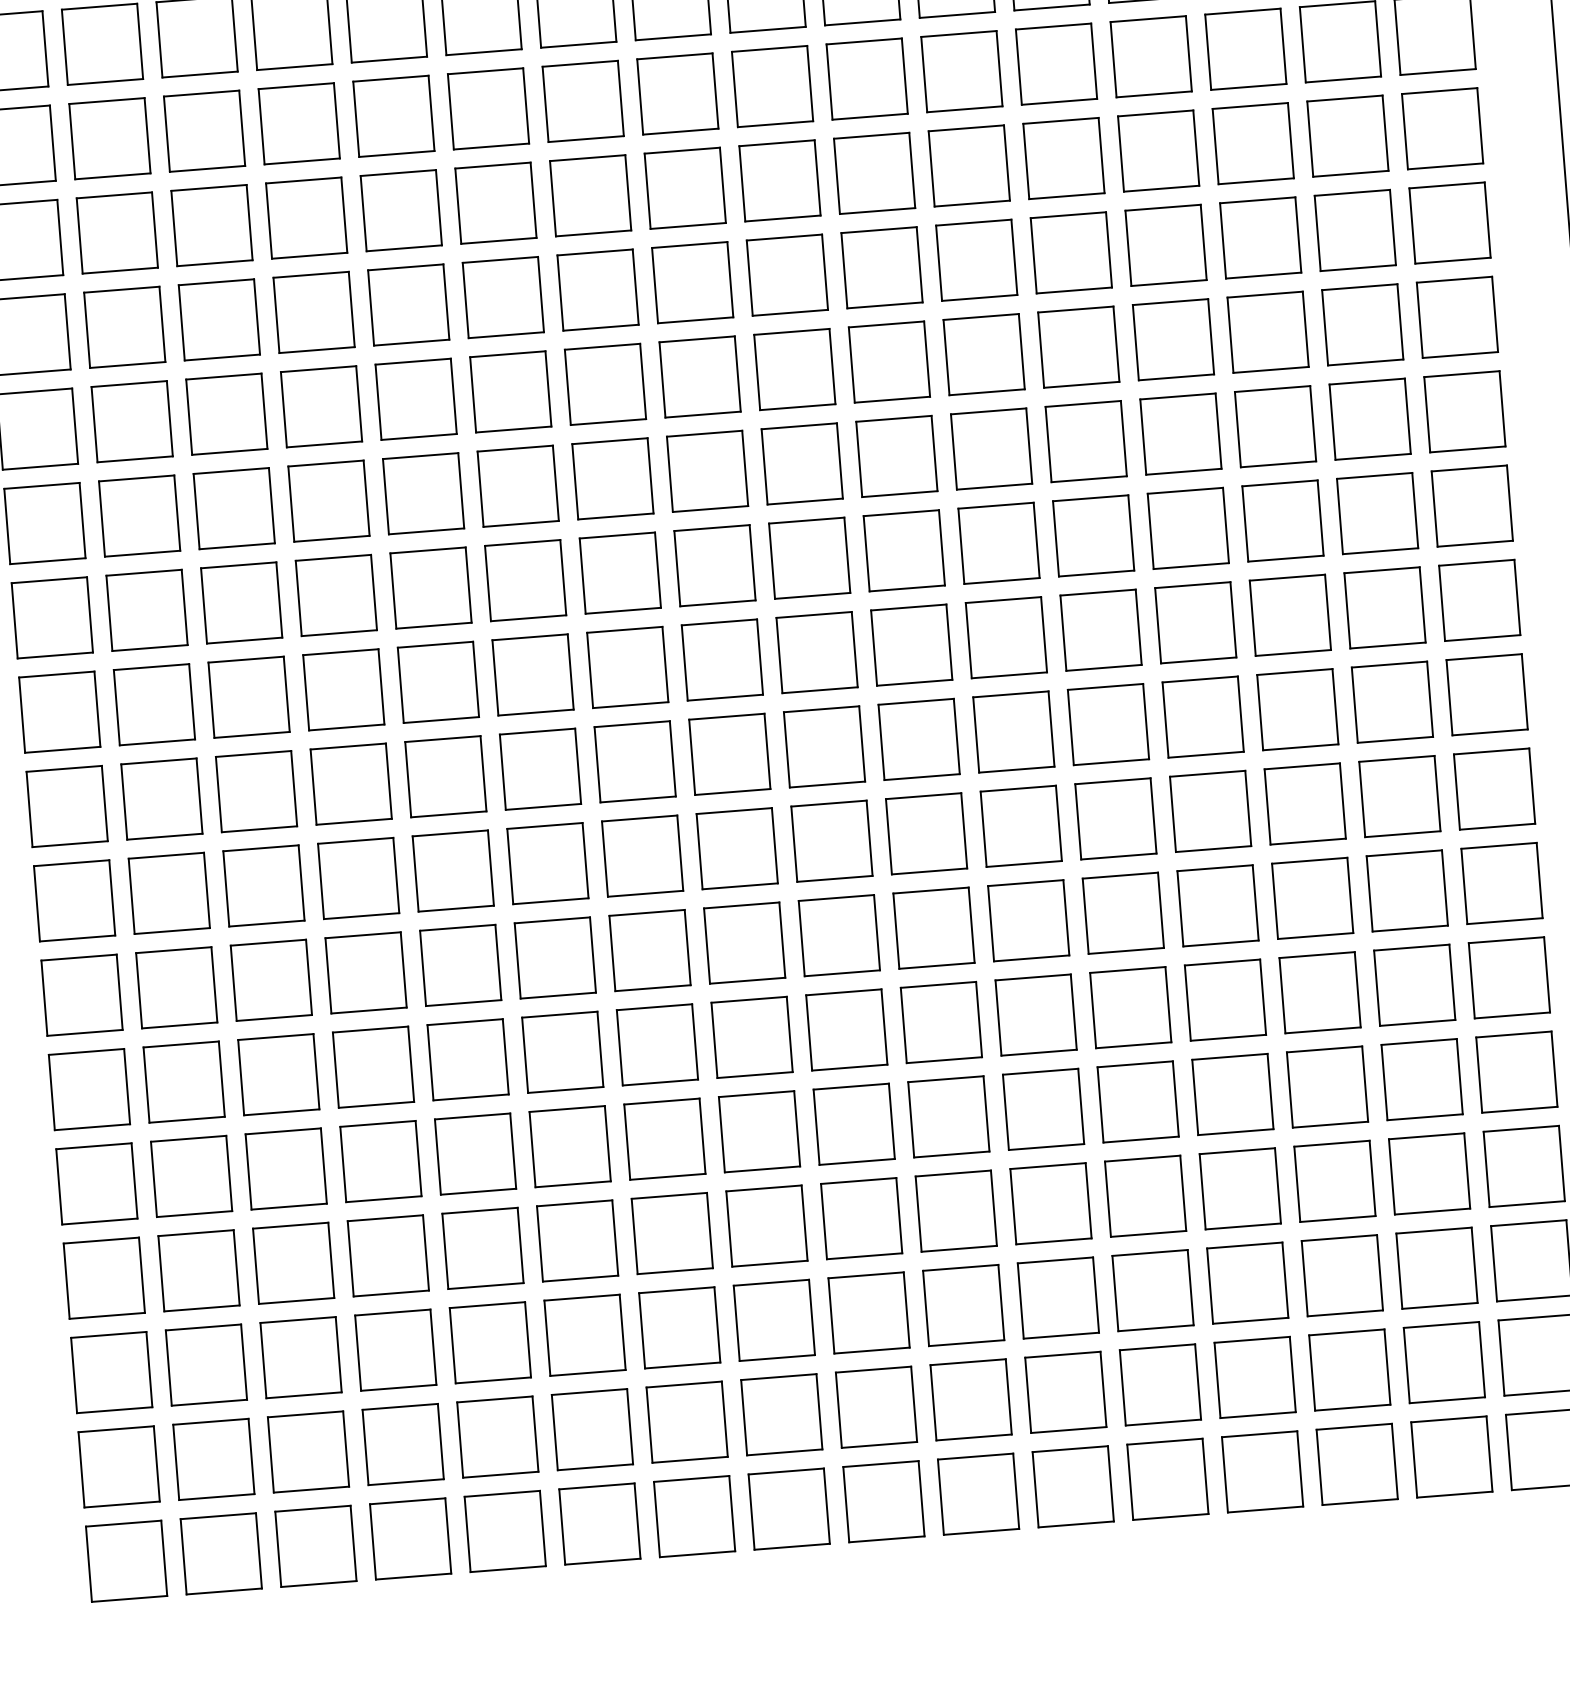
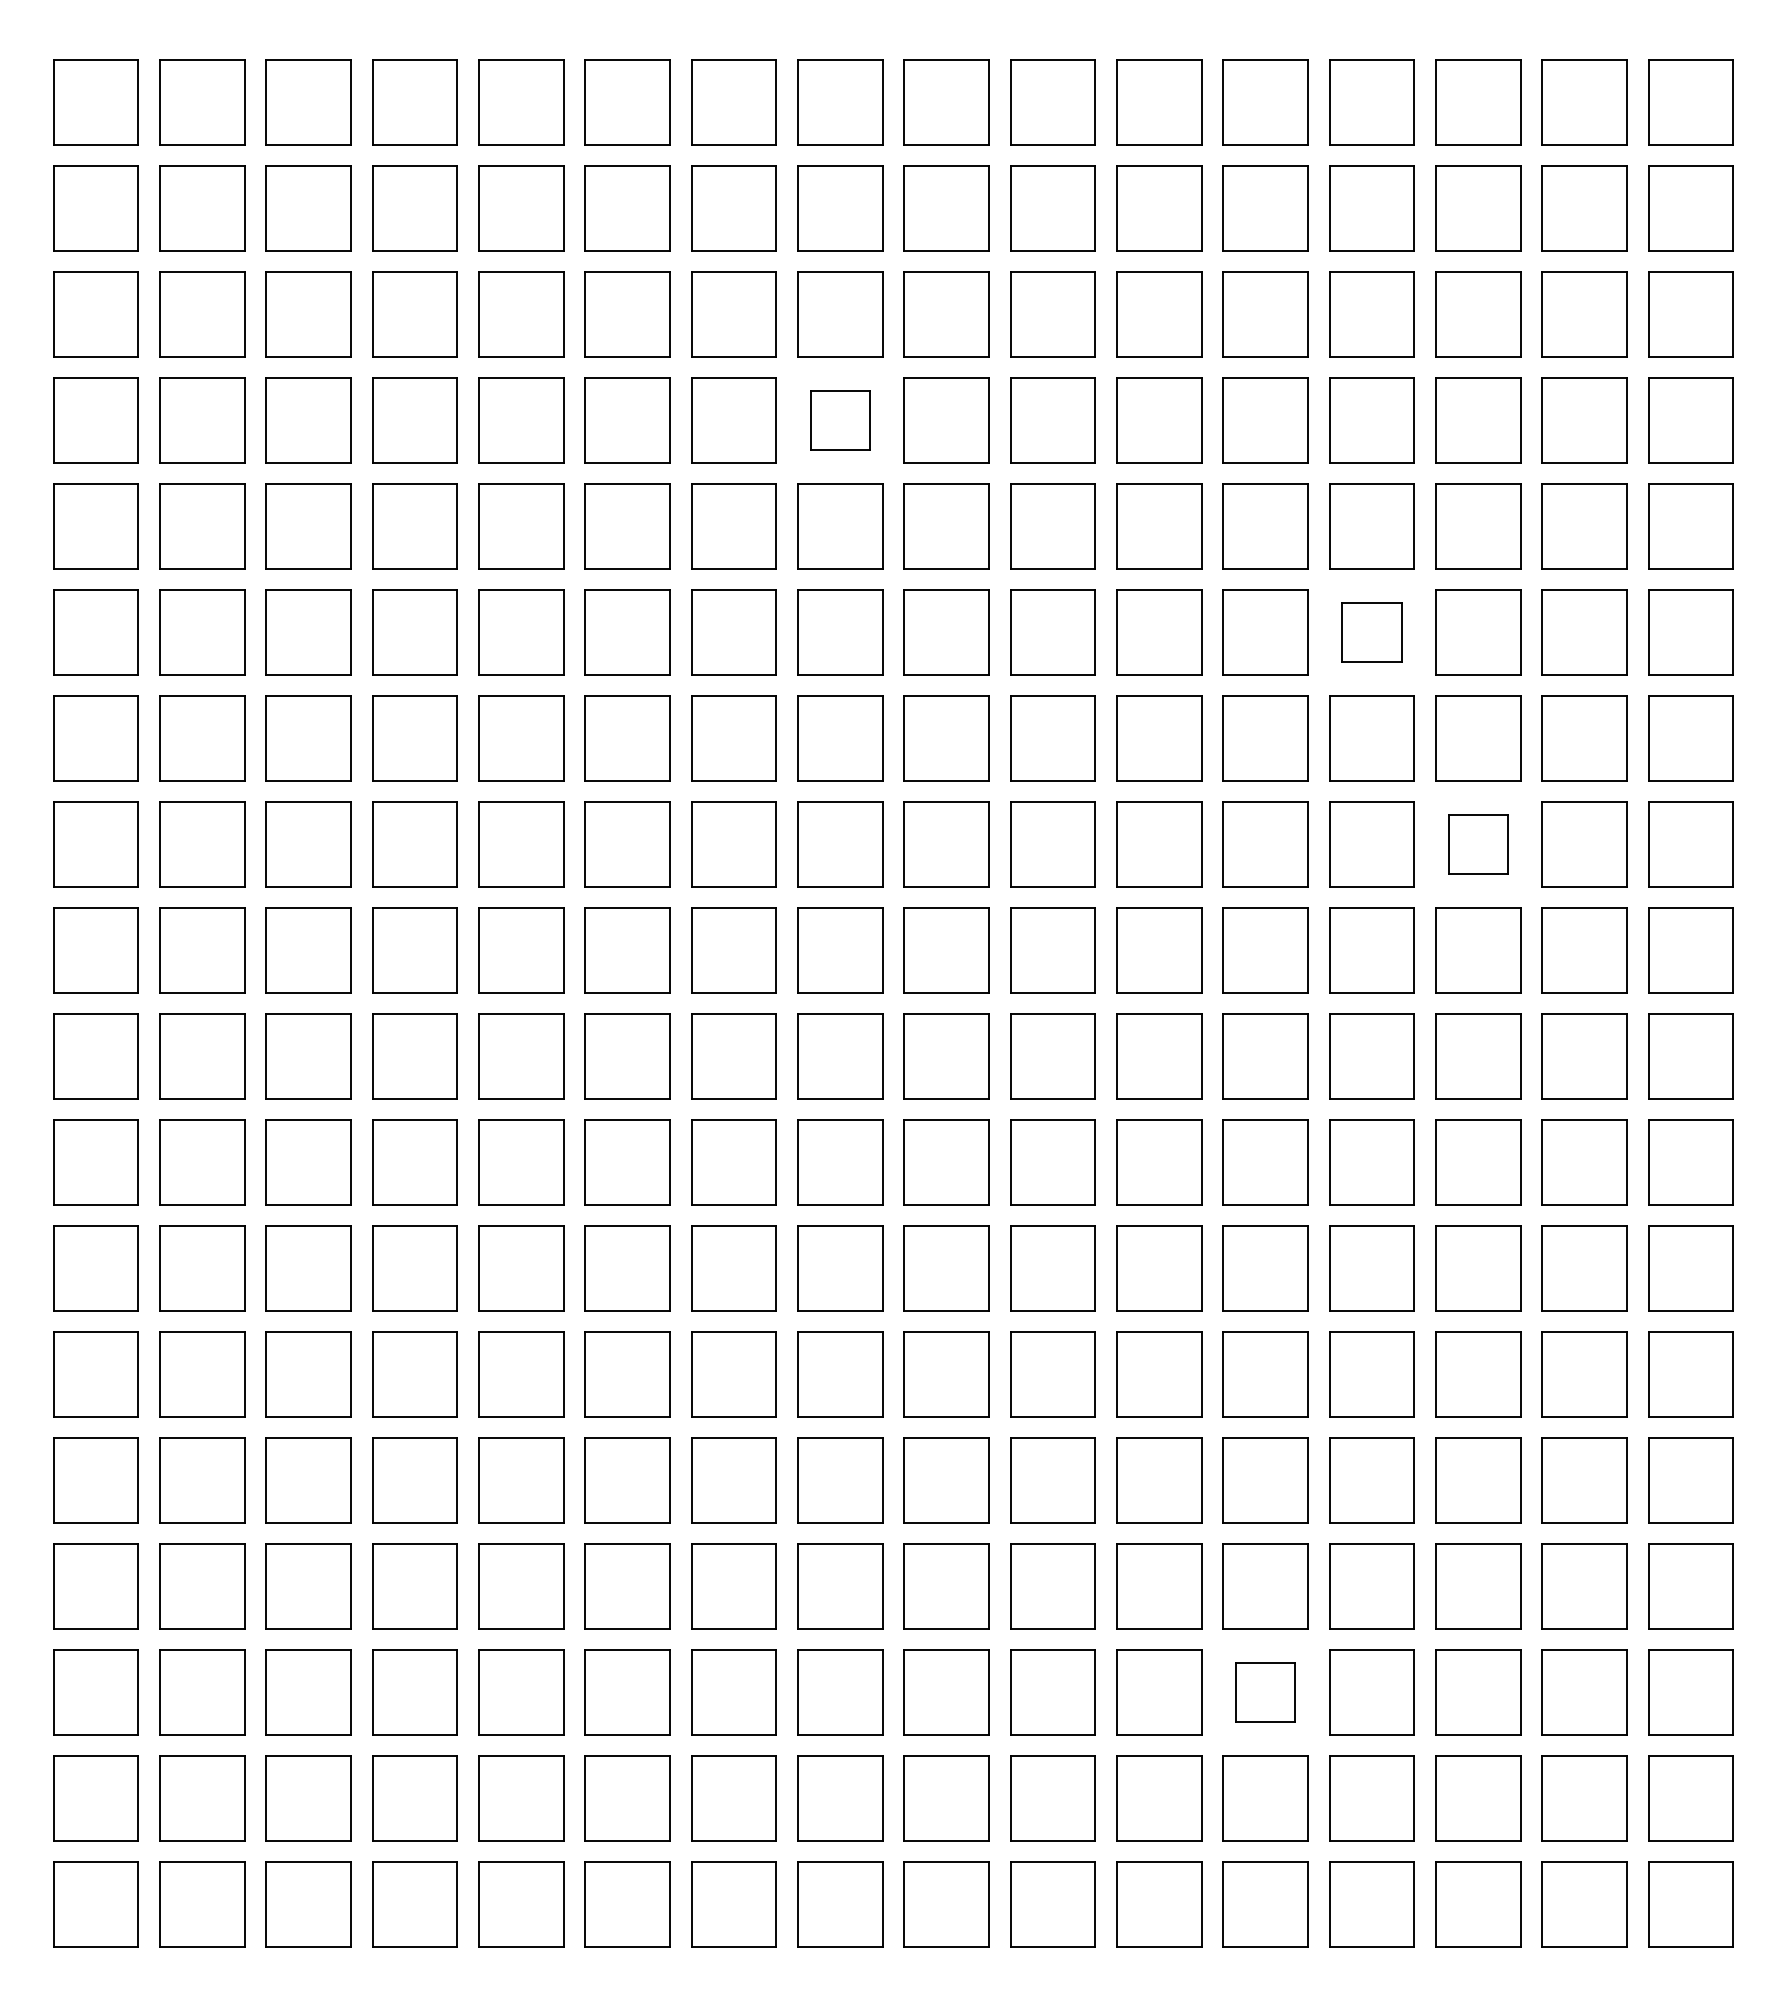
part: (685, 188) -> (840, 420), size x0.7
part: (1172, 339) -> (1371, 632), size x0.7
part: (1283, 520) -> (1478, 844), size x0.7
part: (1152, 1290) -> (1265, 1692), size x0.7

